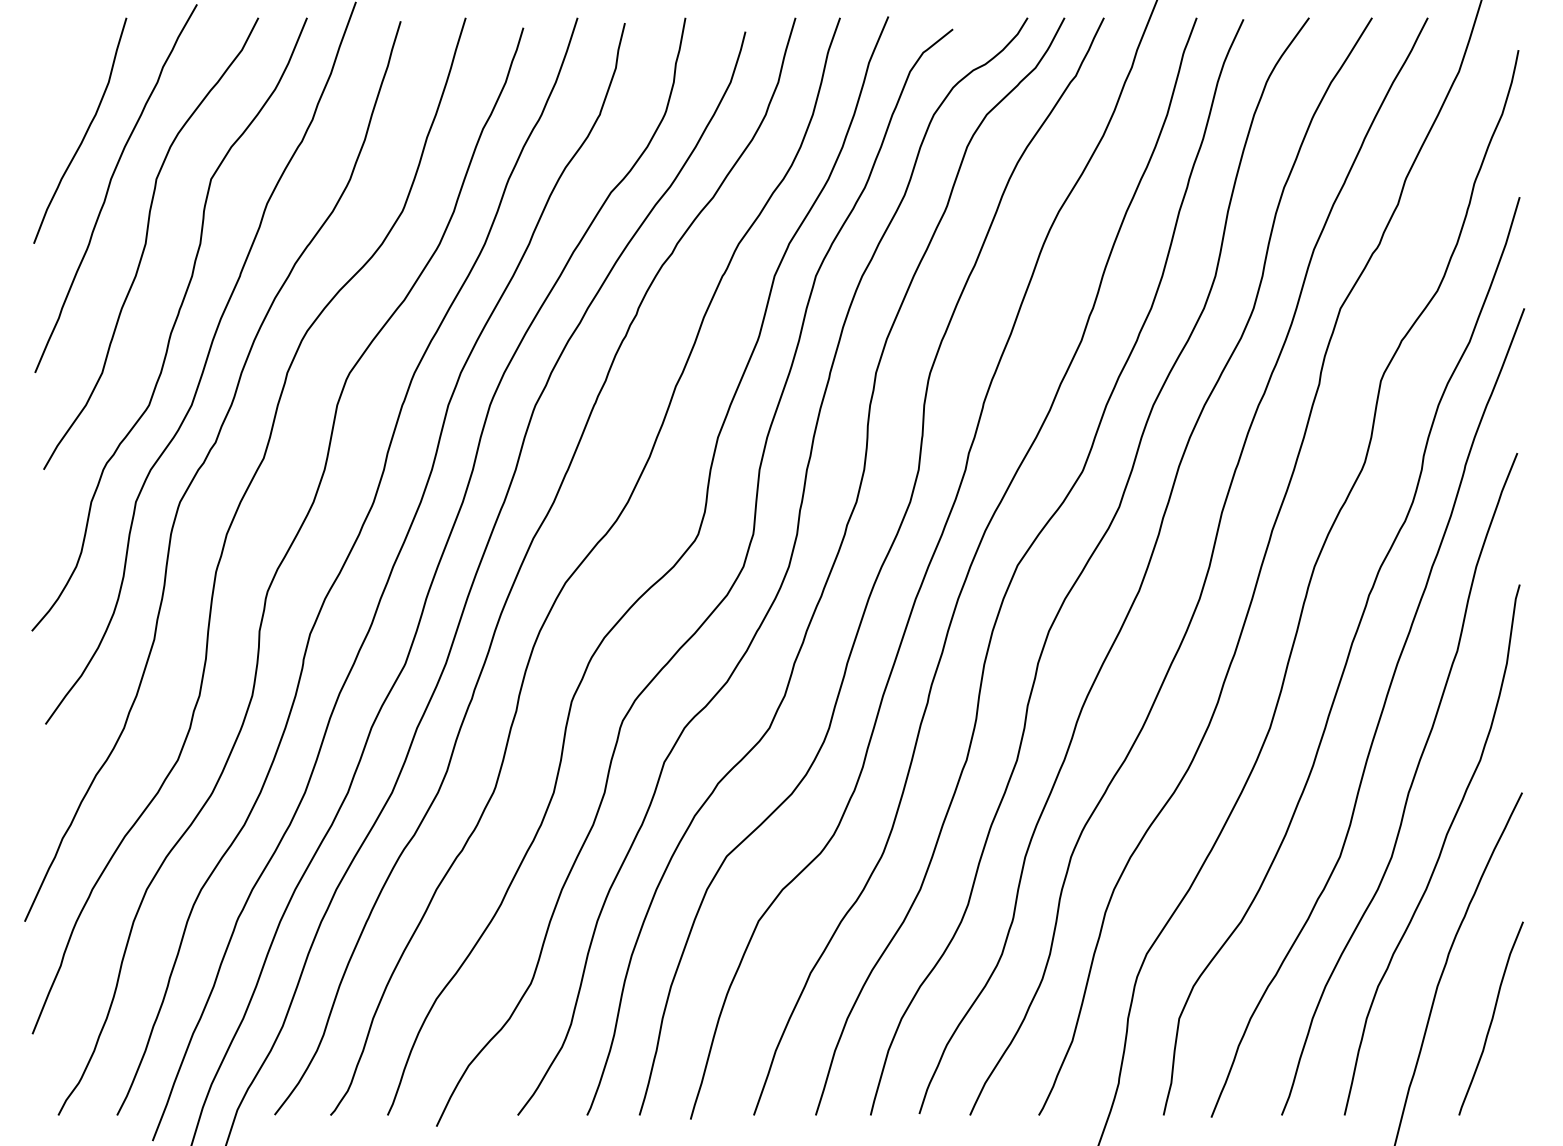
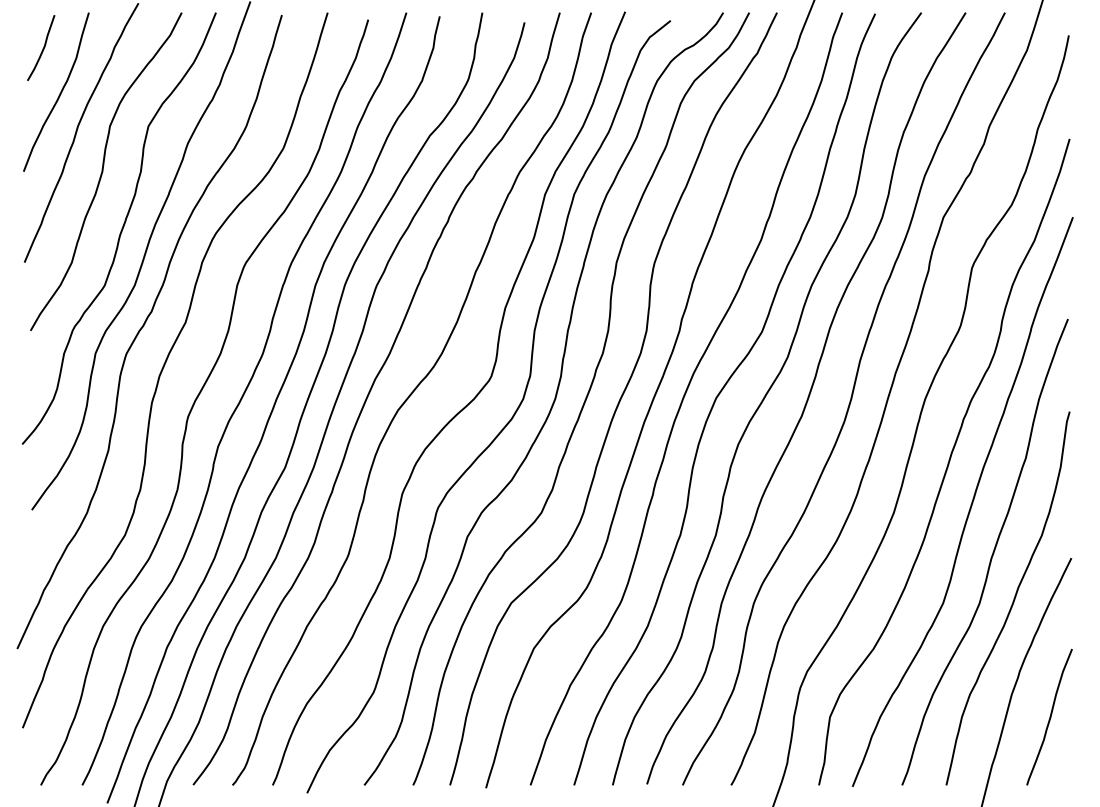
curve: (60, 68) -> (42, 48), added

